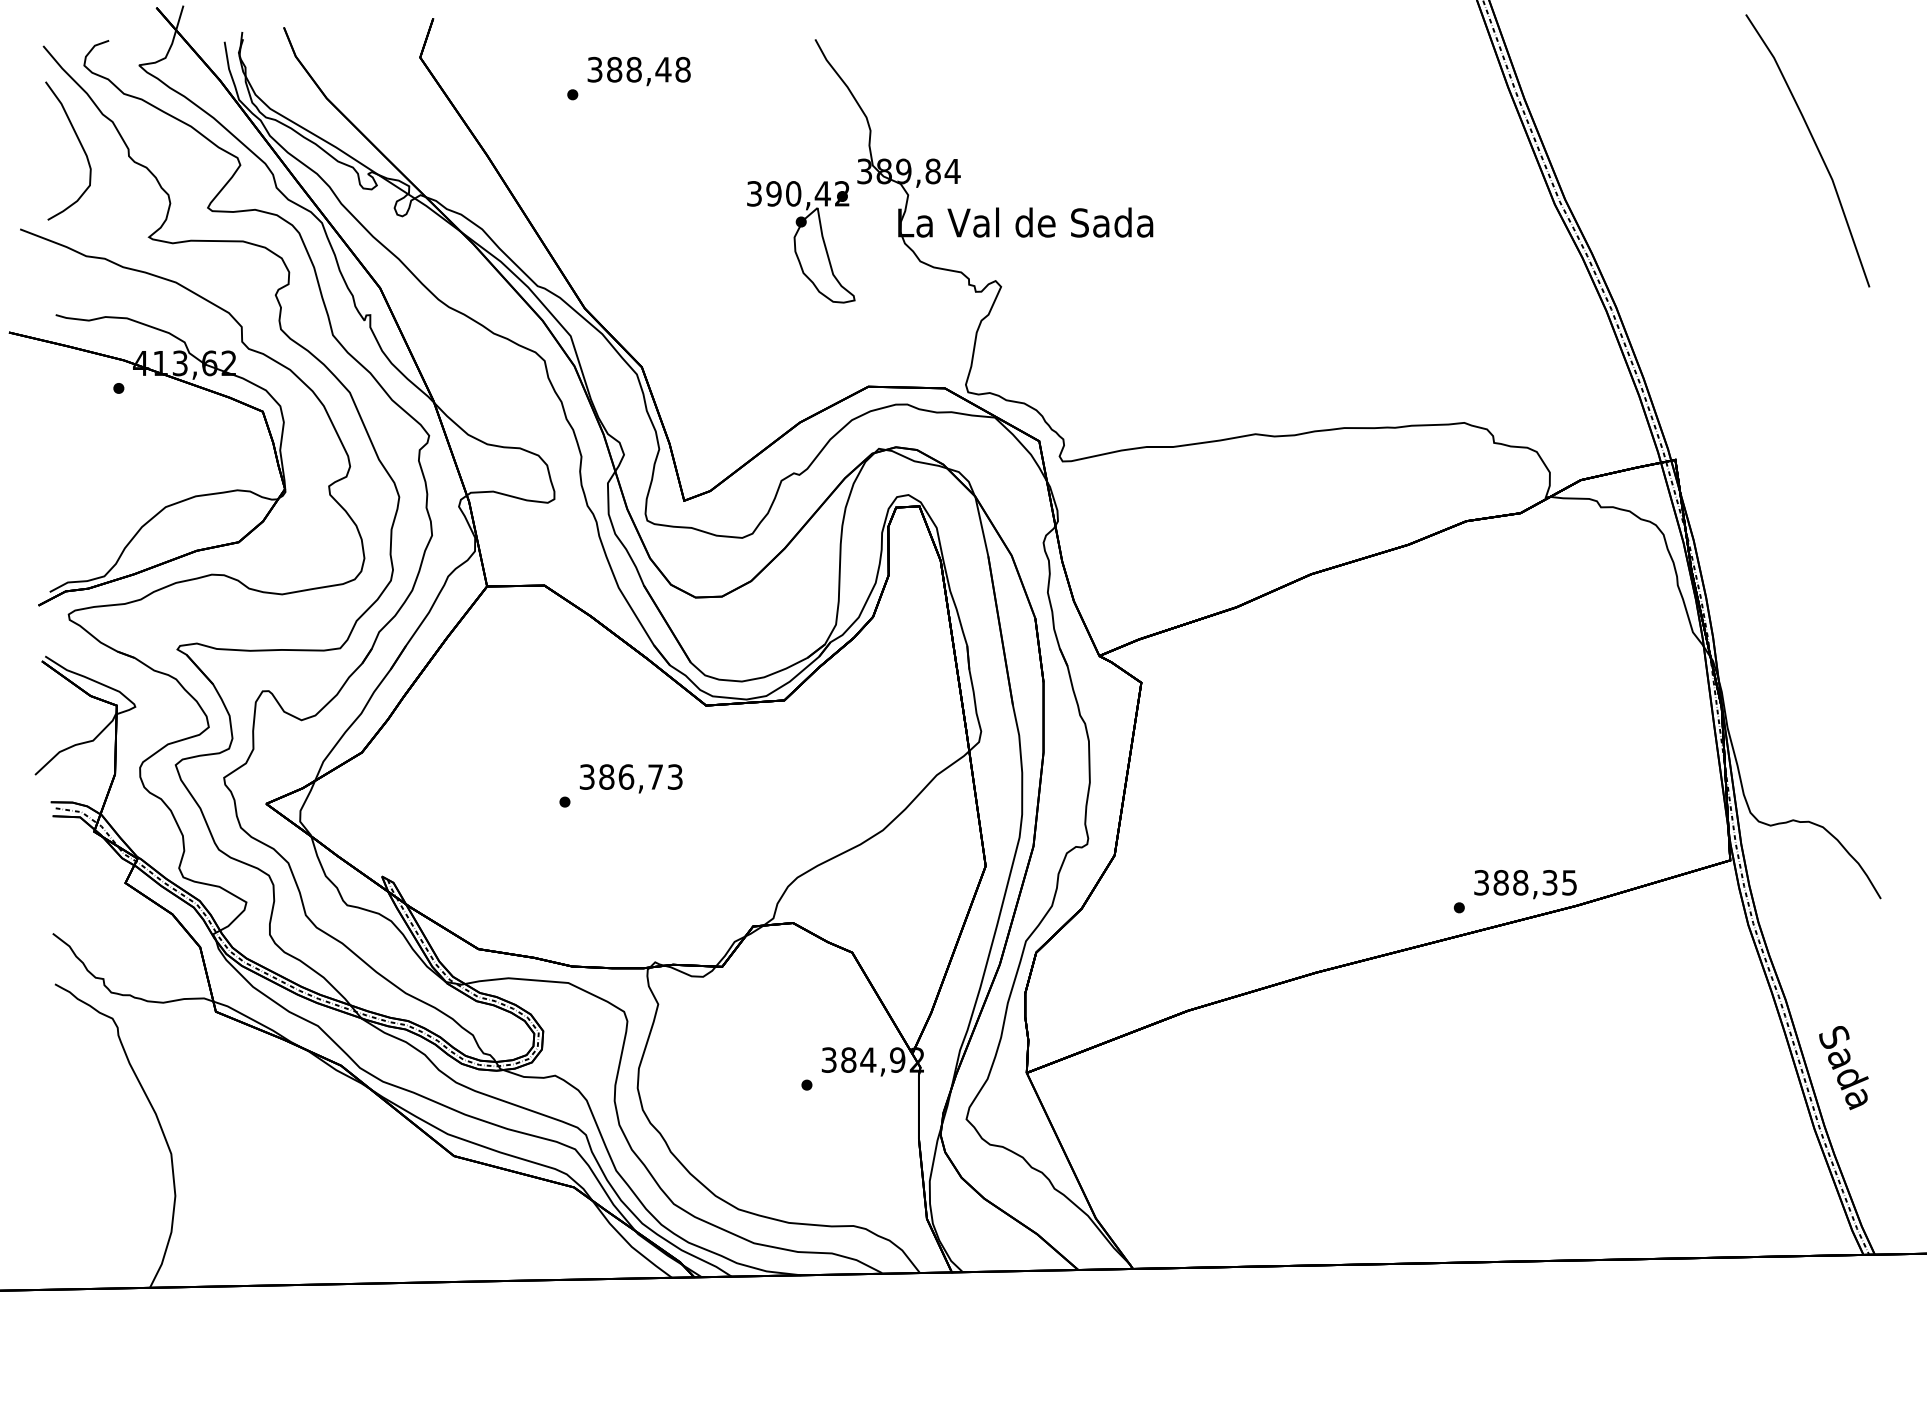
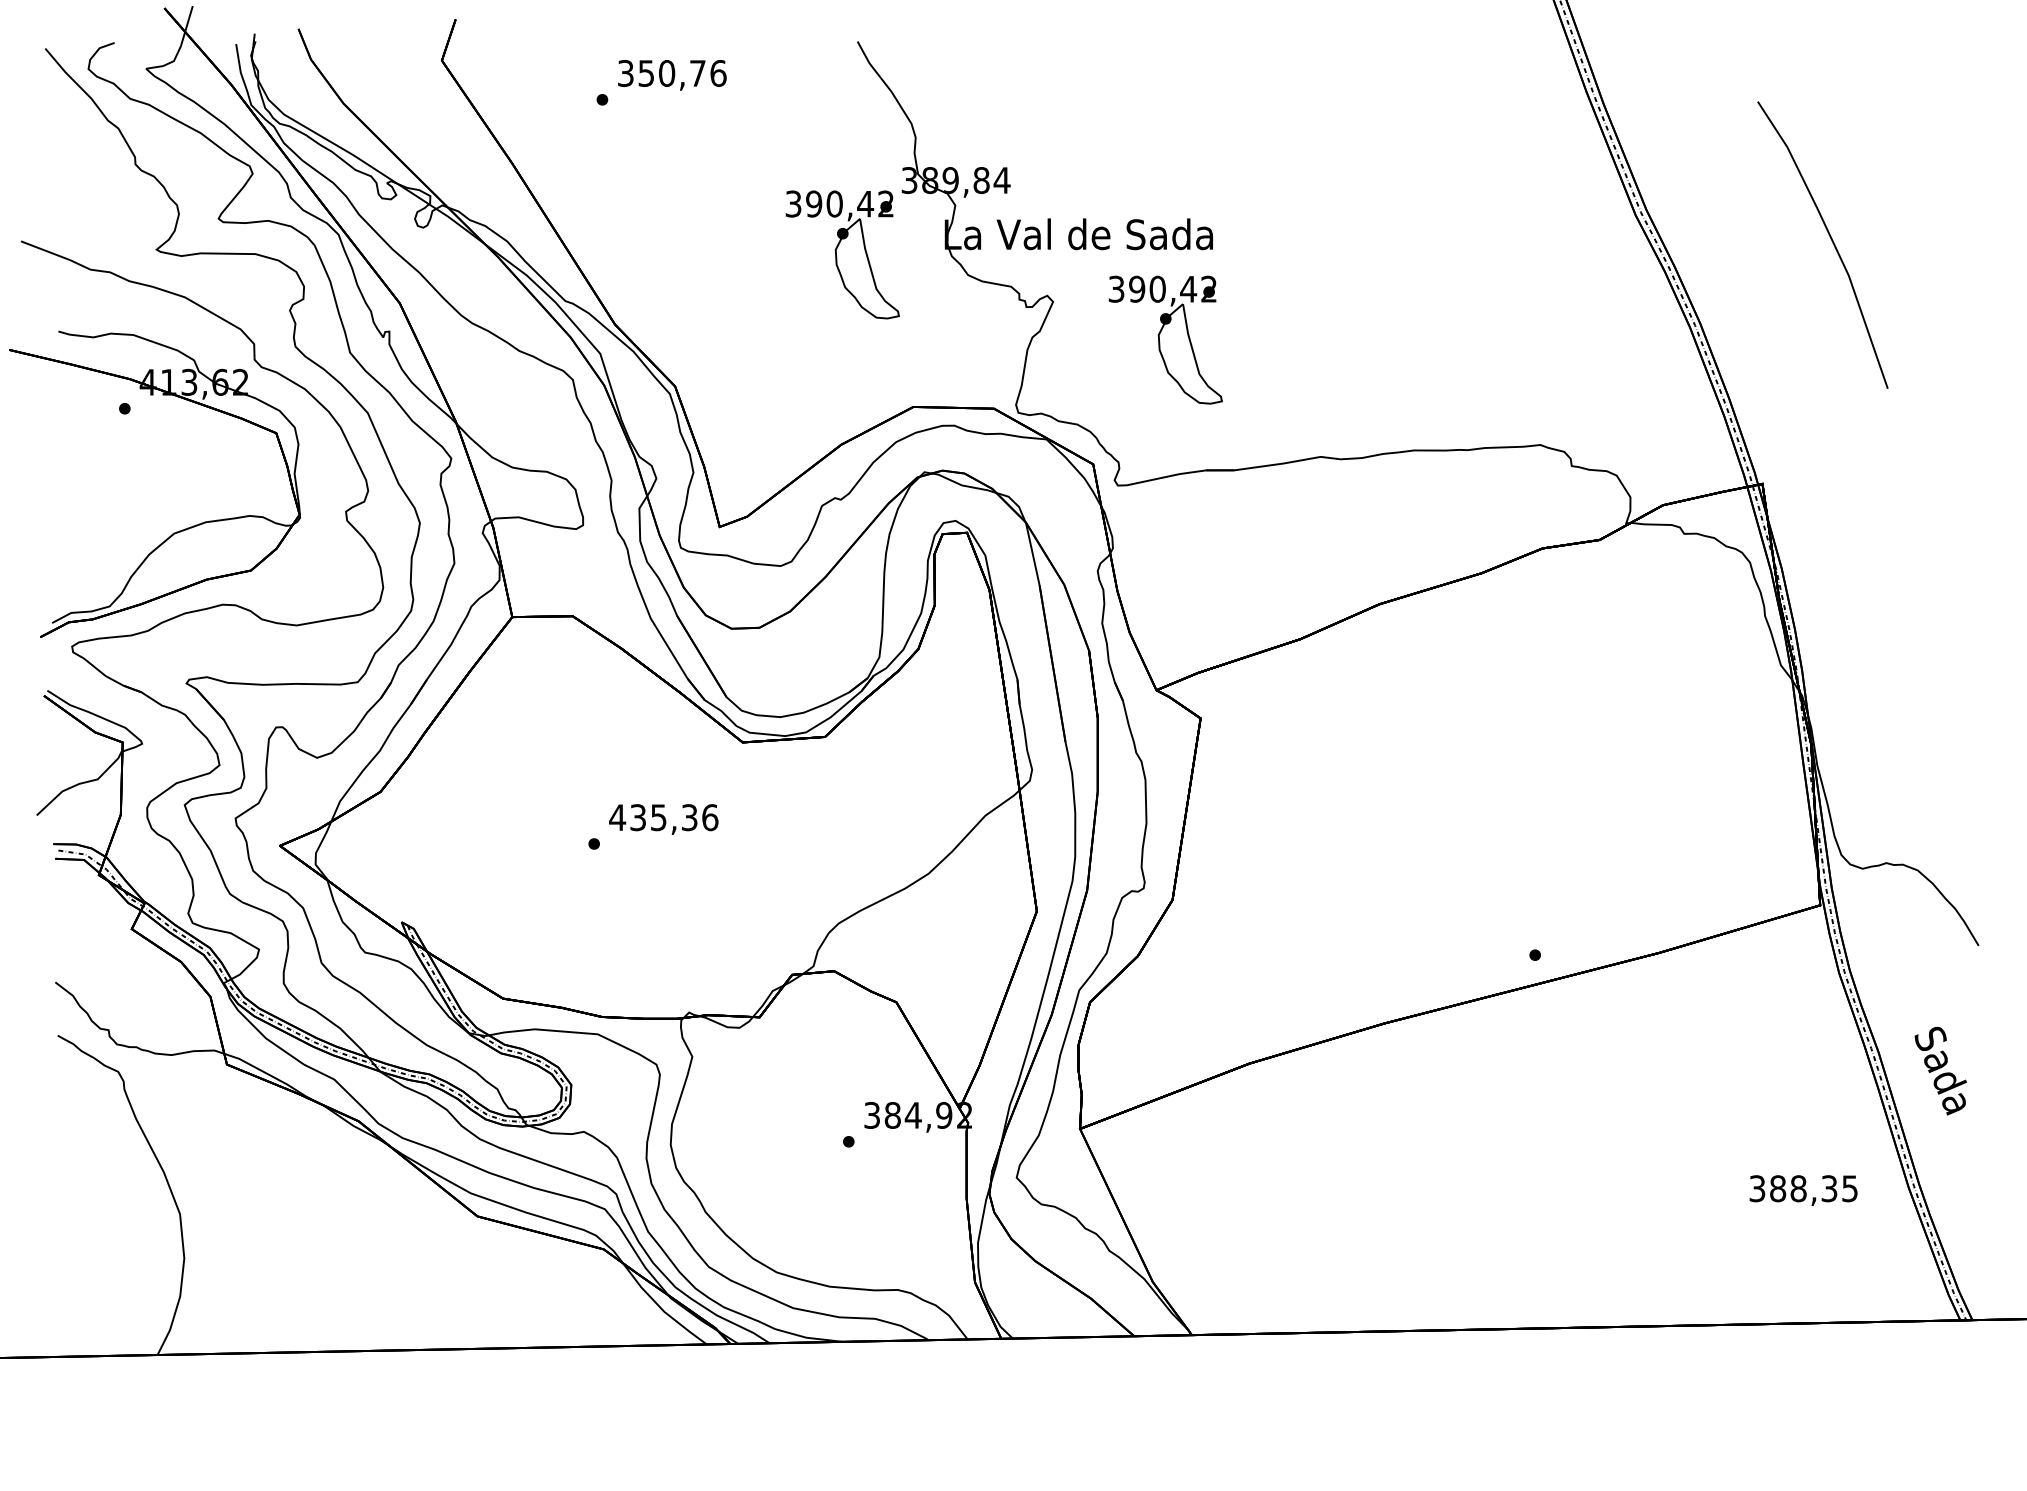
text: (648, 69) -> (682, 73), 388,48 -> 350,76
curve: (80, 145) -> (84, 153), removed
line: (1815, 146) -> (1830, 240), moved
part: (1108, 323) -> (1166, 340), added
text: (631, 776) -> (664, 817), 386,73 -> 435,36
text: (1525, 884) -> (1803, 1190), moved
text: (1843, 1068) -> (1940, 1071), moved

